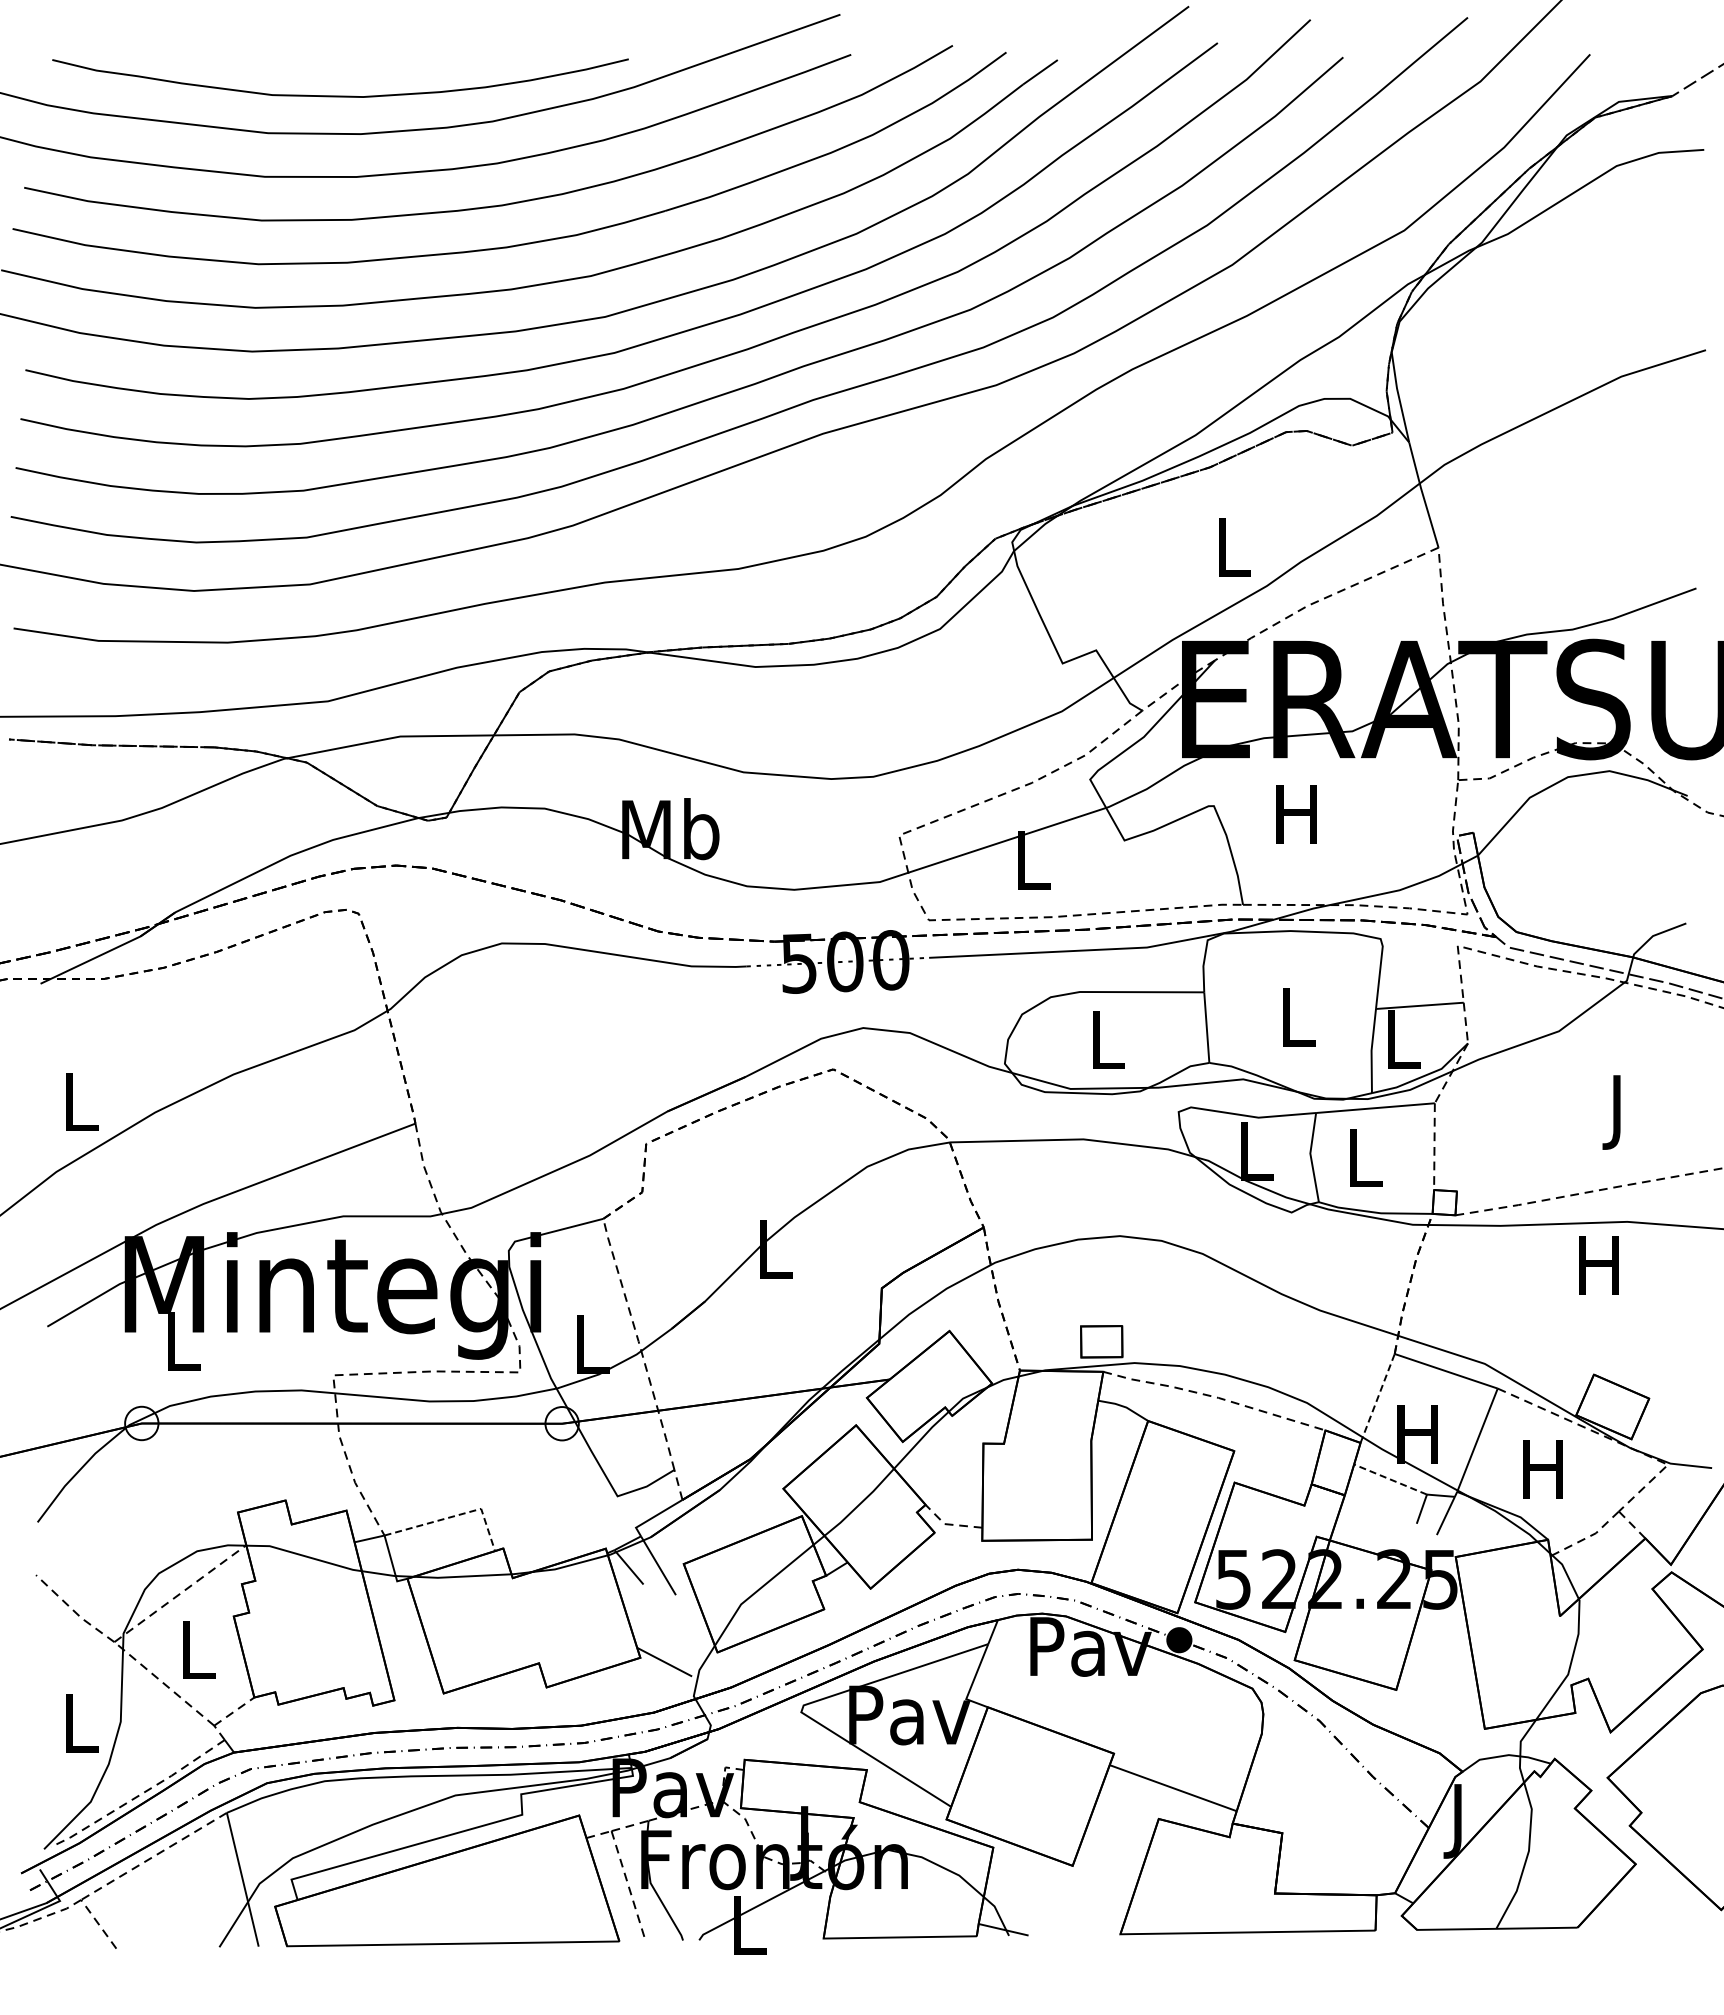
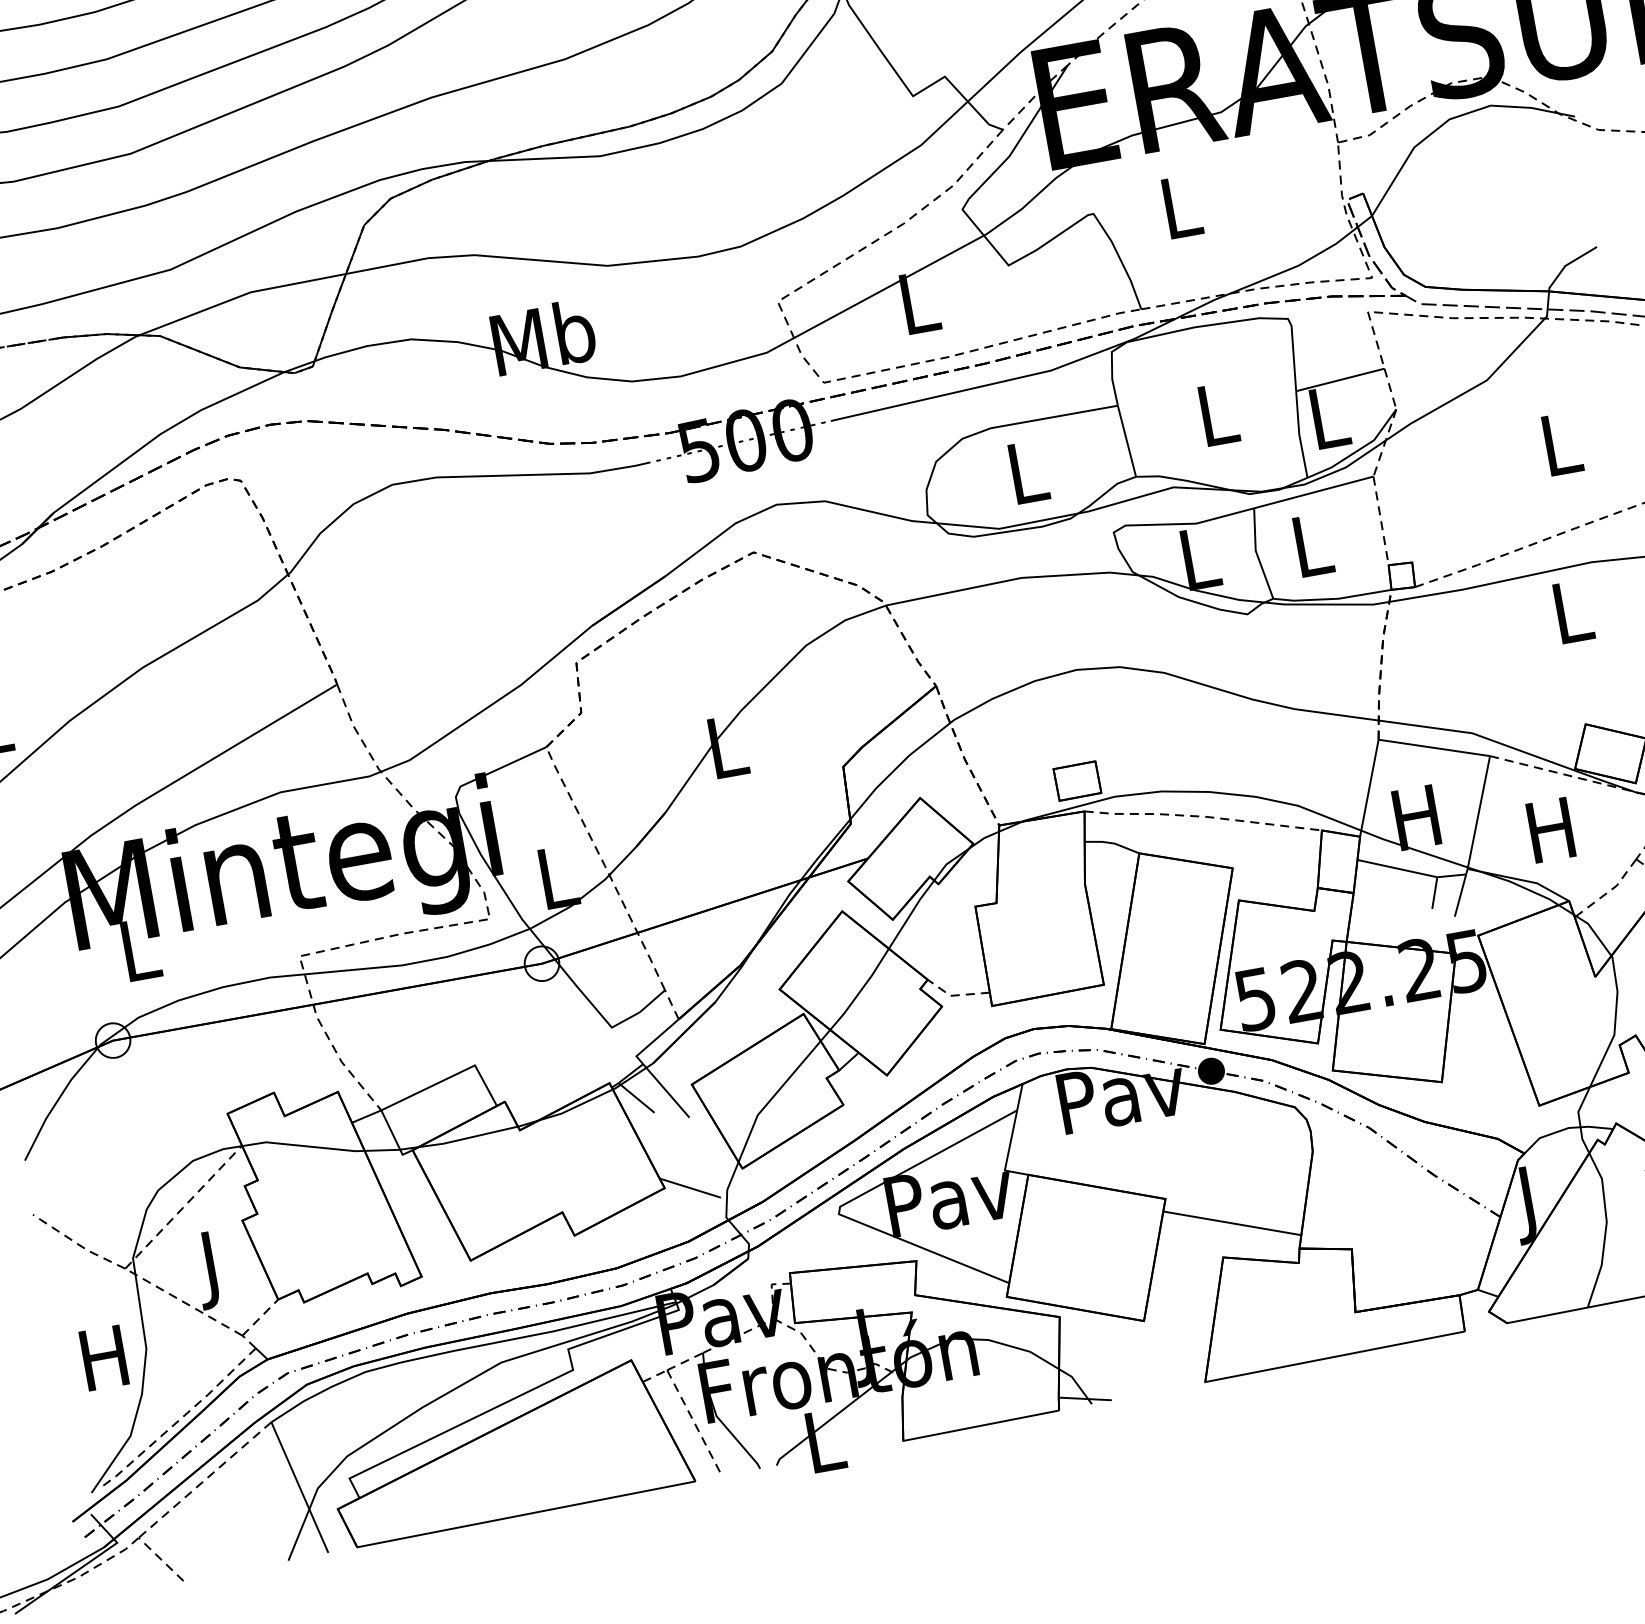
text: (1296, 814) -> (1179, 207), H -> L
text: (1619, 1112) -> (1563, 452), J -> L
text: (1598, 1265) -> (1570, 612), H -> L
line: (1377, 1398) -> (1369, 788), dashed -> solid
line: (1390, 1479) -> (1397, 868), dashed -> solid
line: (455, 1515) -> (450, 1076), dashed -> solid
text: (198, 1657) -> (213, 1268), L -> J
text: (78, 1723) -> (103, 1358), L -> H

